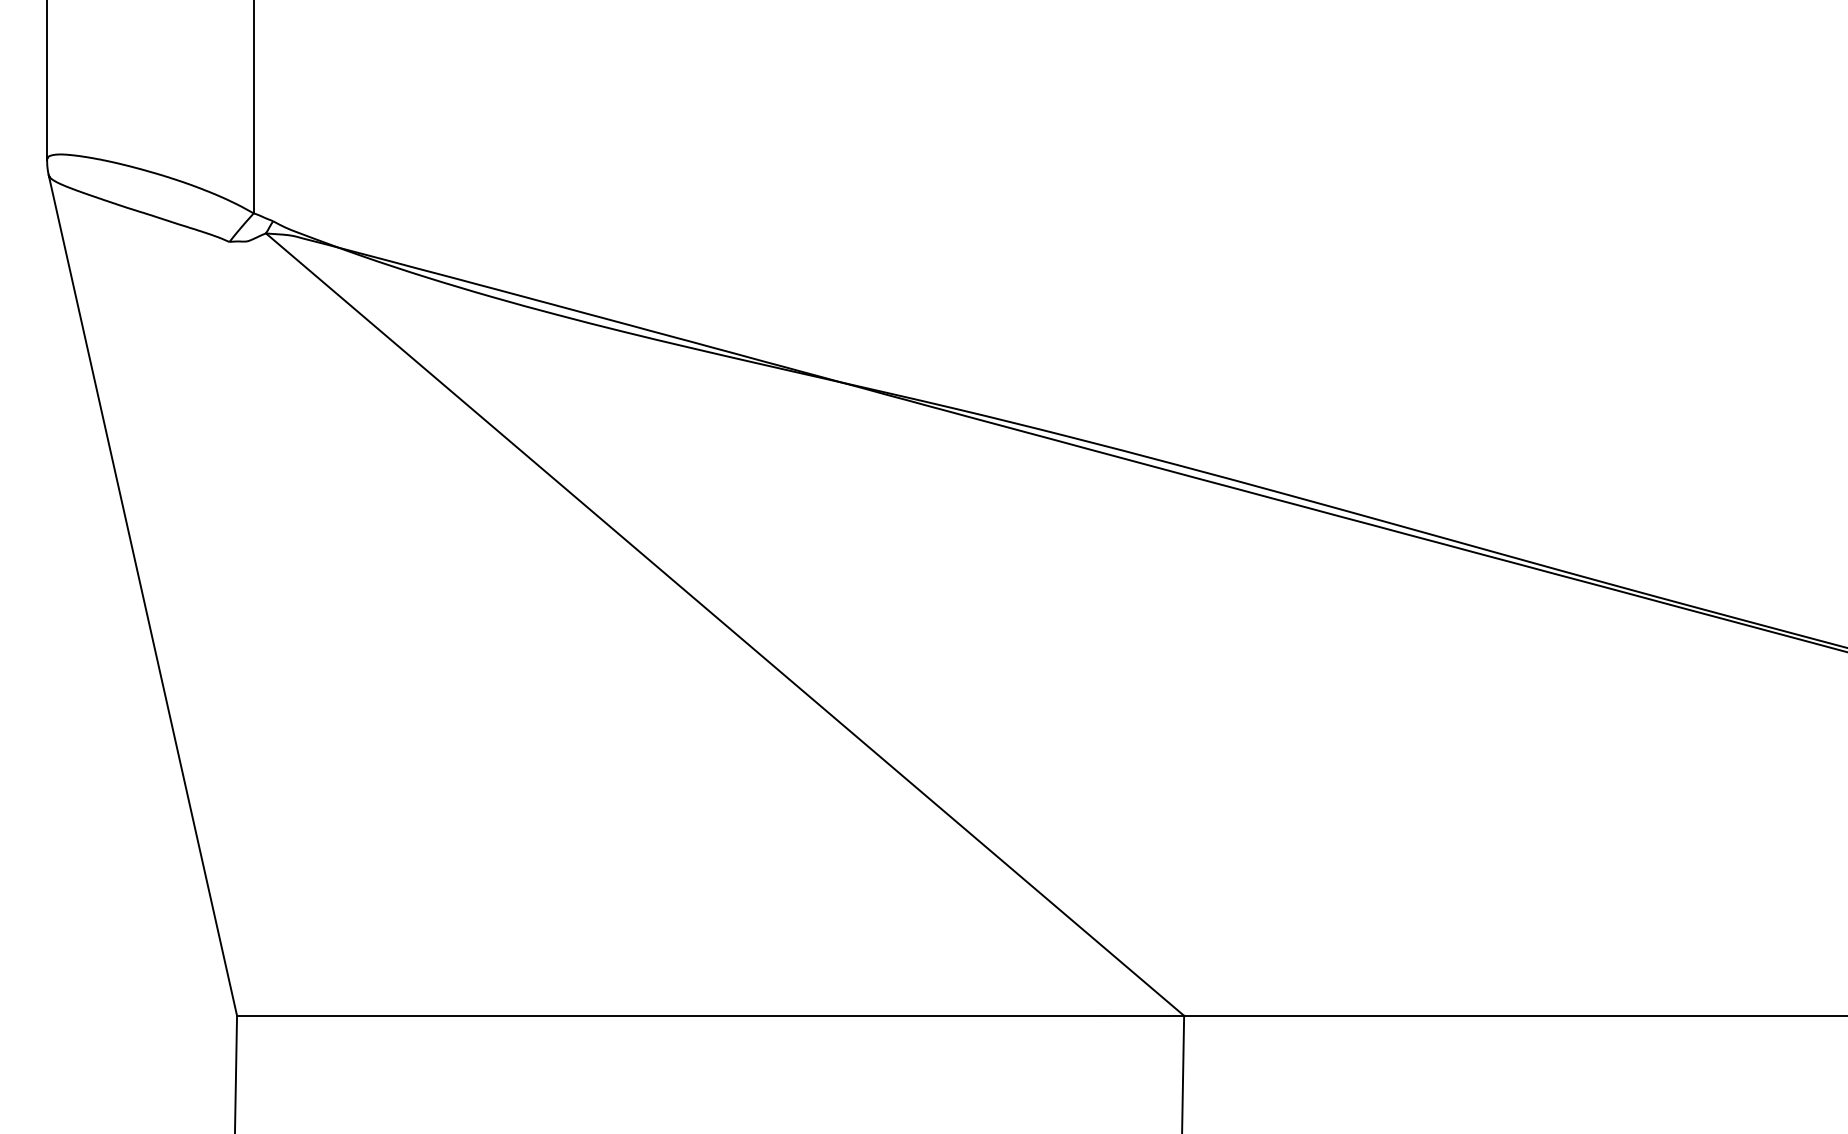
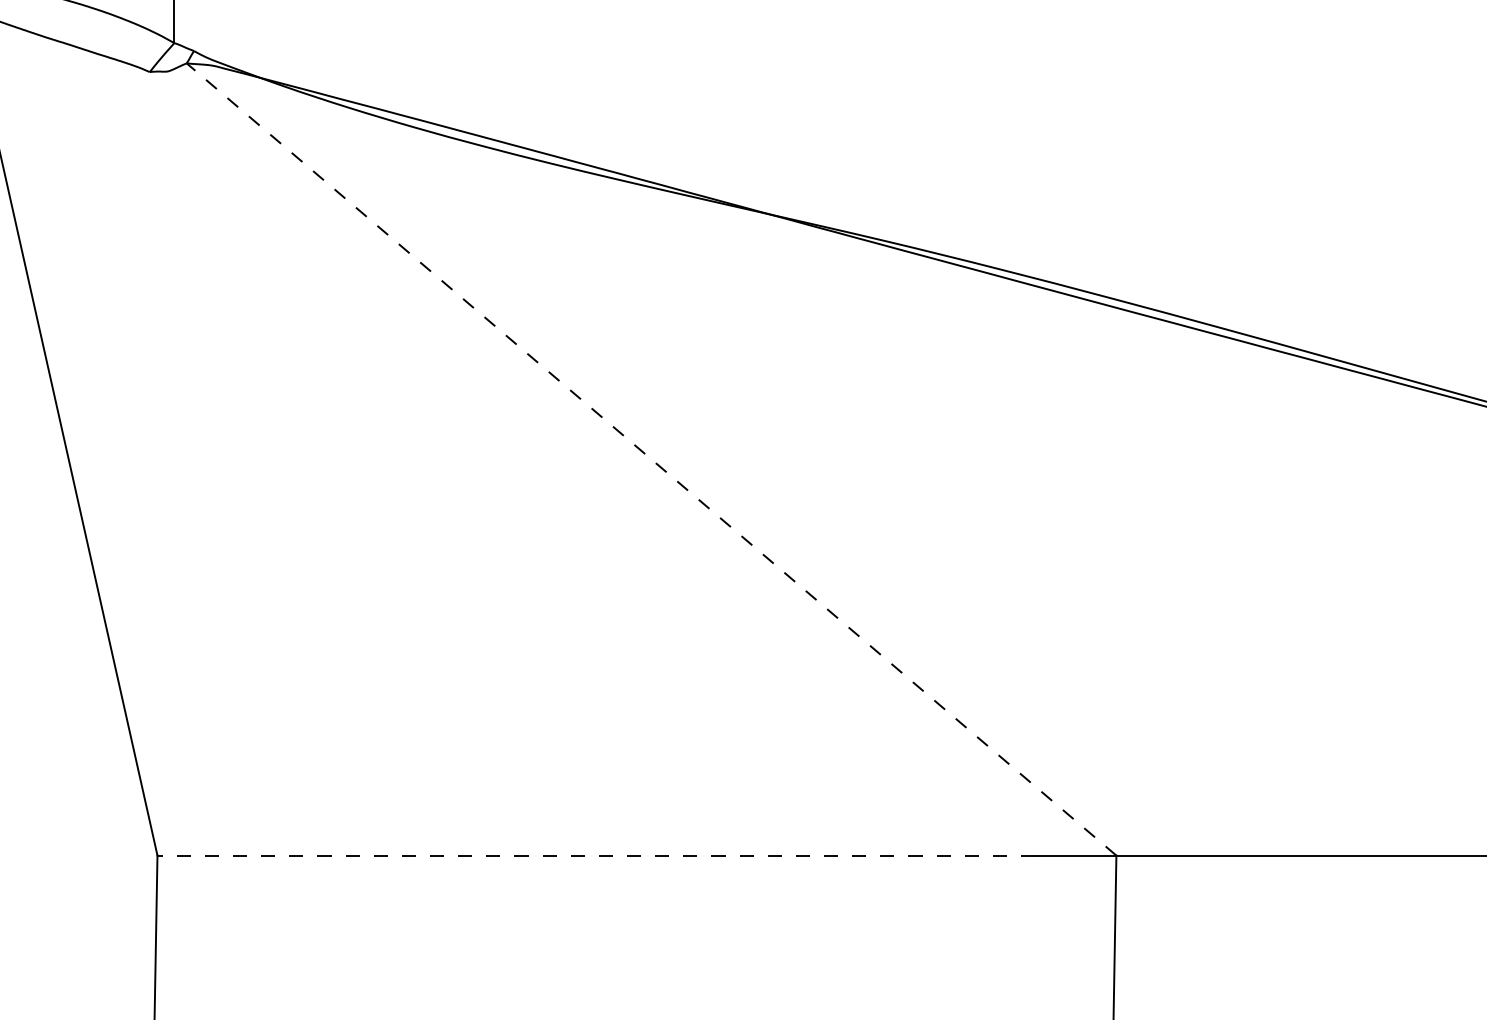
line: (724, 624) -> (651, 459), solid -> dashed
line: (669, 1015) -> (595, 855), solid -> dashed

